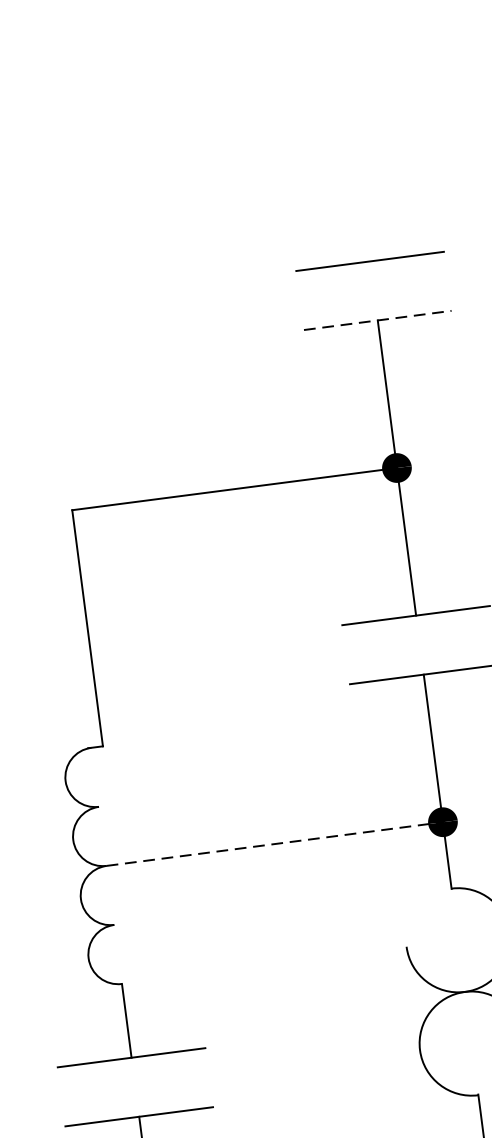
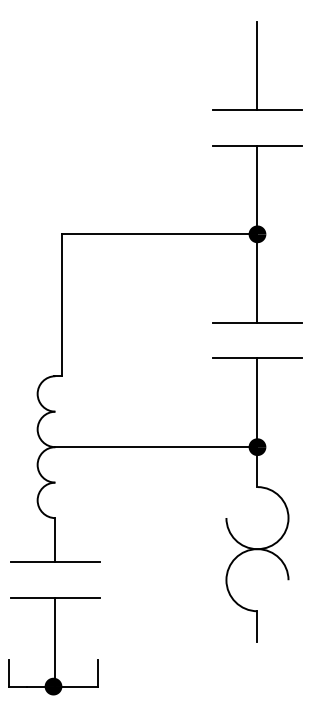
line: (360, 187) -> (257, 65), added
line: (377, 320) -> (257, 145), dashed -> solid
line: (274, 844) -> (156, 447), dashed -> solid

